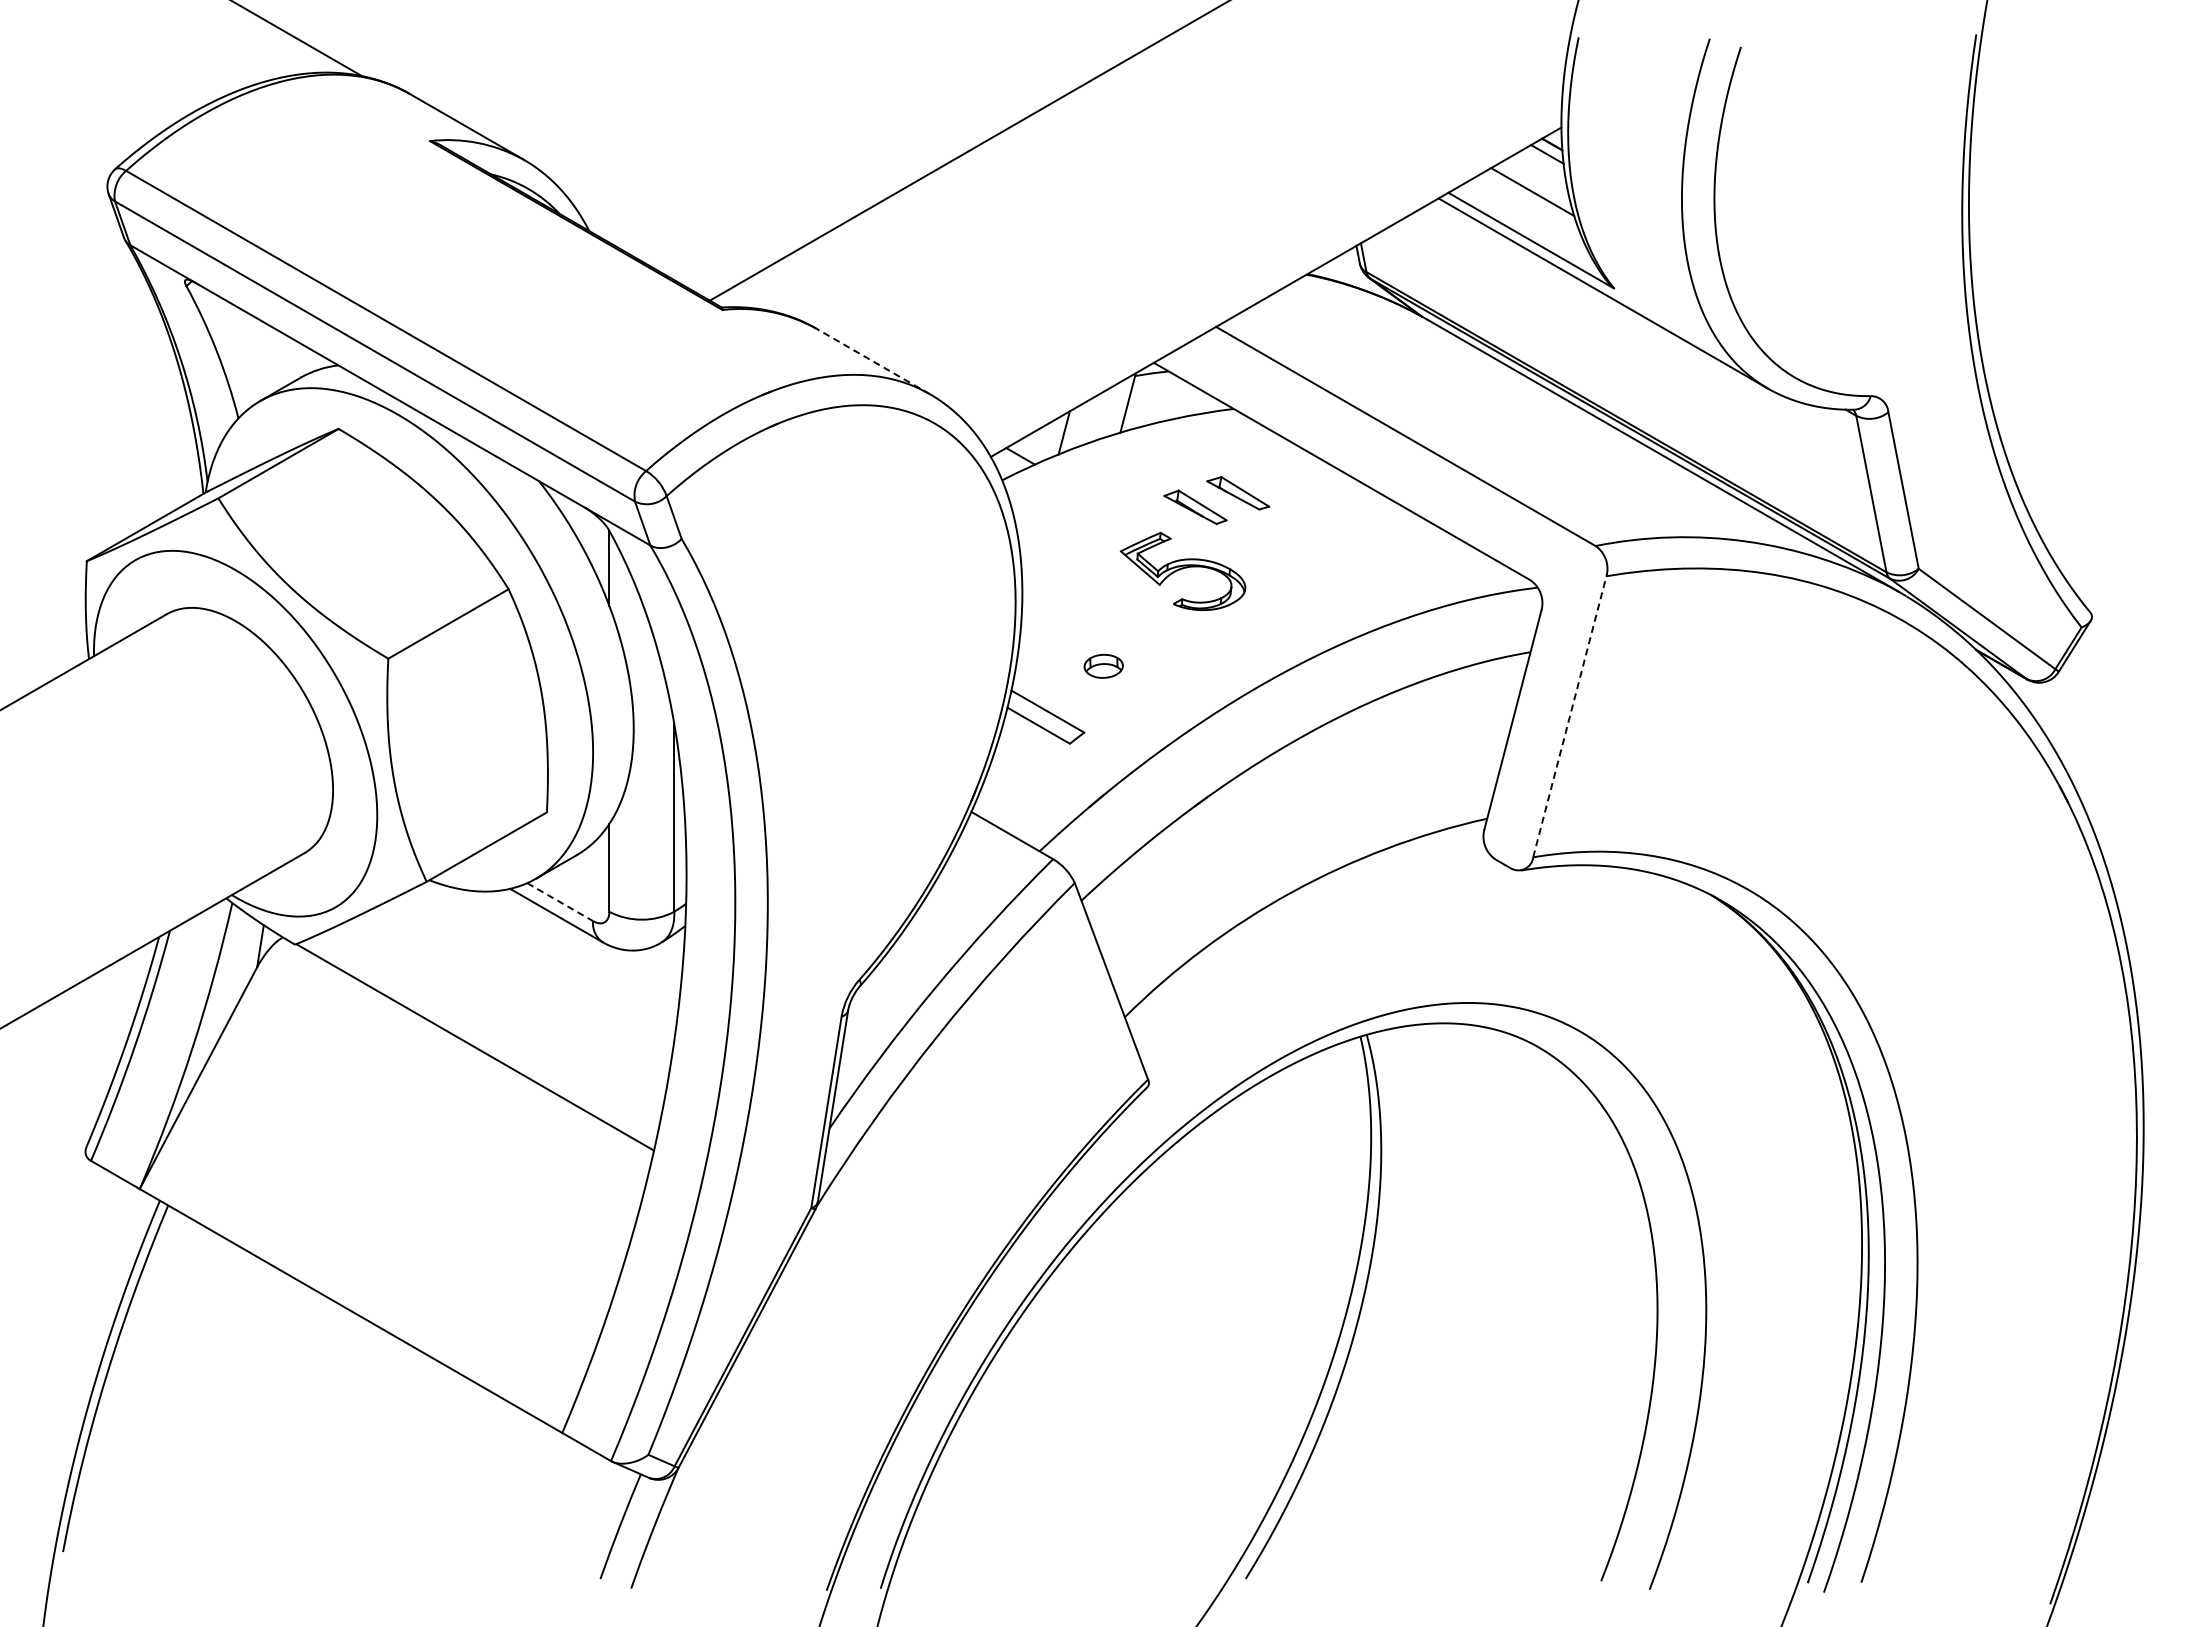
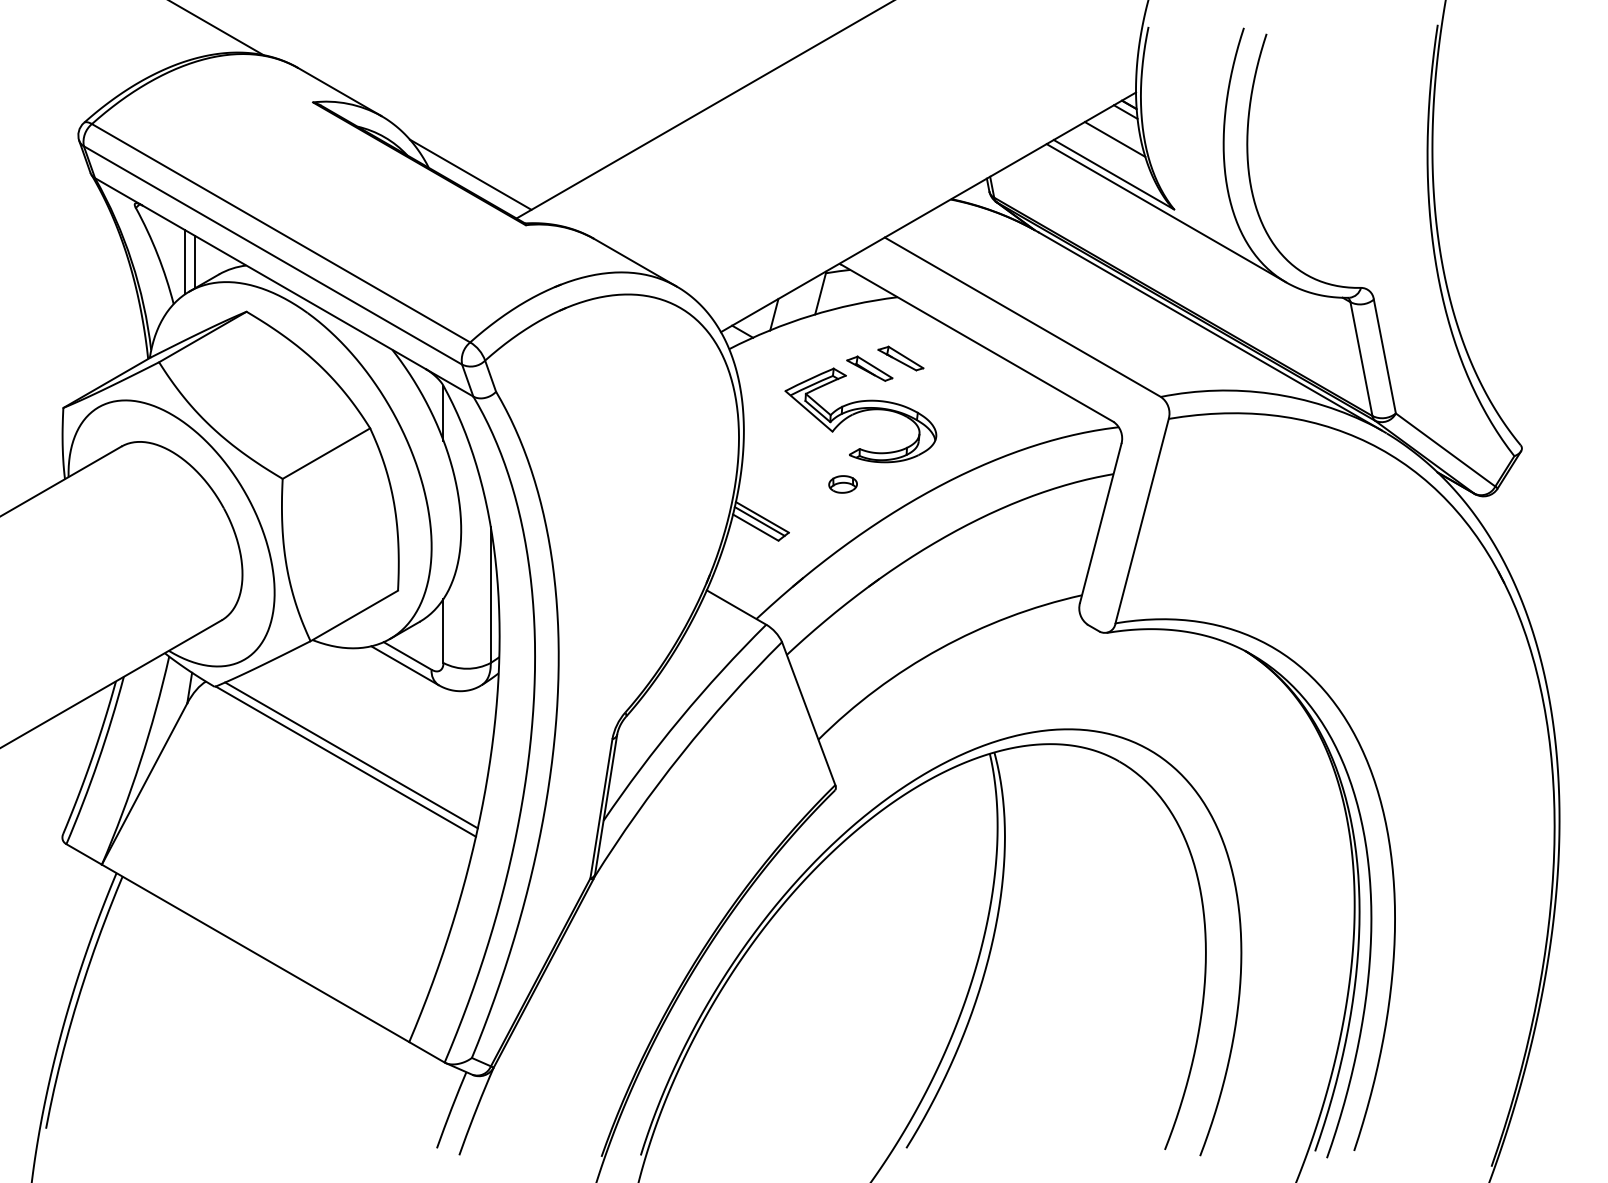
line: (646, 240) -> (470, 174), added
line: (254, 360) -> (185, 261), added
line: (268, 360) -> (195, 261), added
line: (873, 361) -> (635, 262), dashed -> solid
part: (1182, 571) -> (860, 415), size x1.67
part: (1103, 665) -> (842, 483), moved
line: (1569, 716) -> (1141, 520), dashed -> solid
line: (1043, 717) -> (759, 521), added
line: (560, 902) -> (407, 656), dashed -> solid
line: (482, 1038) -> (351, 755), added

